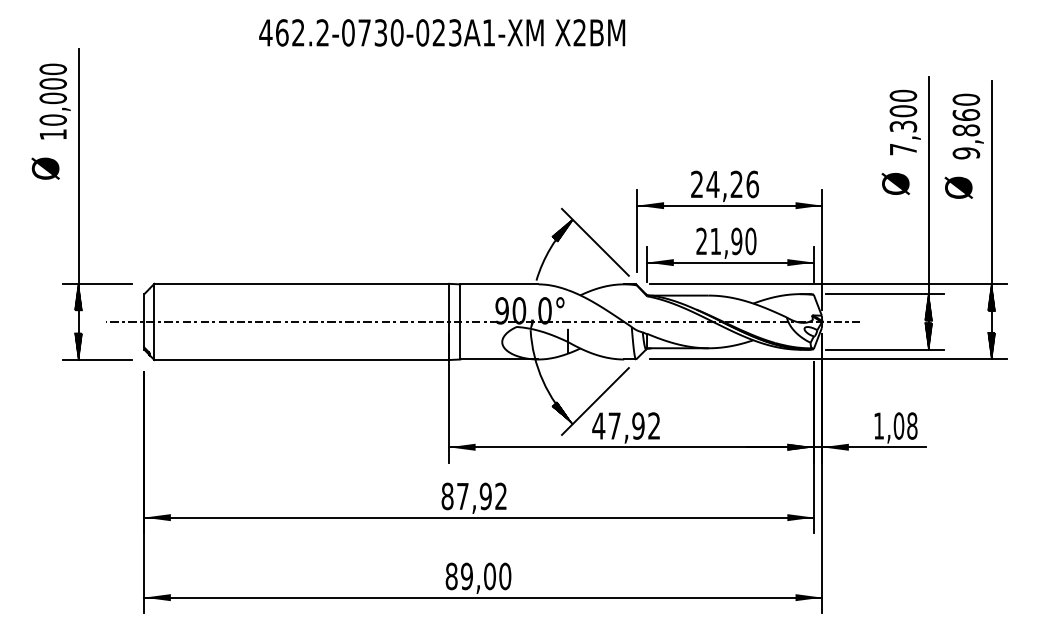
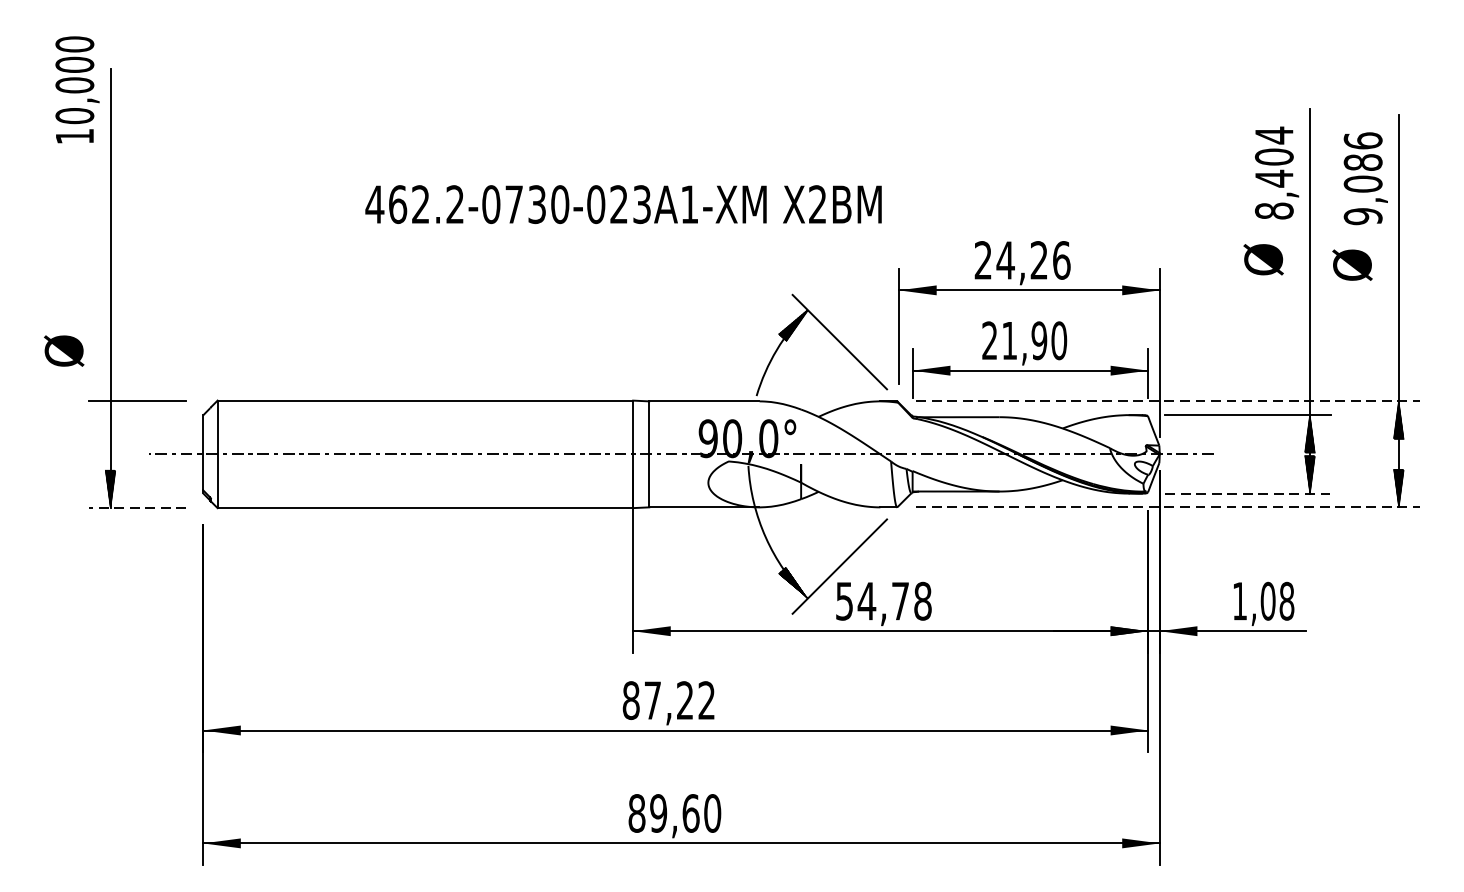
text: (442, 32) -> (624, 204), moved
text: (54, 101) -> (76, 89), moved
text: (965, 114) -> (1361, 161), 9,860 -> 9,086
text: (903, 122) -> (1274, 172), 7,300 -> 8,404
text: (45, 168) -> (63, 350), moved
line: (828, 284) -> (1168, 401), solid -> dashed
hatch: (78, 296) -> (110, 418), removed
line: (885, 349) -> (1249, 493), solid -> dashed
line: (828, 359) -> (1168, 507), solid -> dashed
line: (97, 360) -> (137, 508), solid -> dashed
text: (626, 425) -> (883, 600), 47,92 -> 54,78
text: (485, 496) -> (684, 700), 87,92 -> 87,22
text: (490, 575) -> (691, 812), 89,00 -> 89,60

